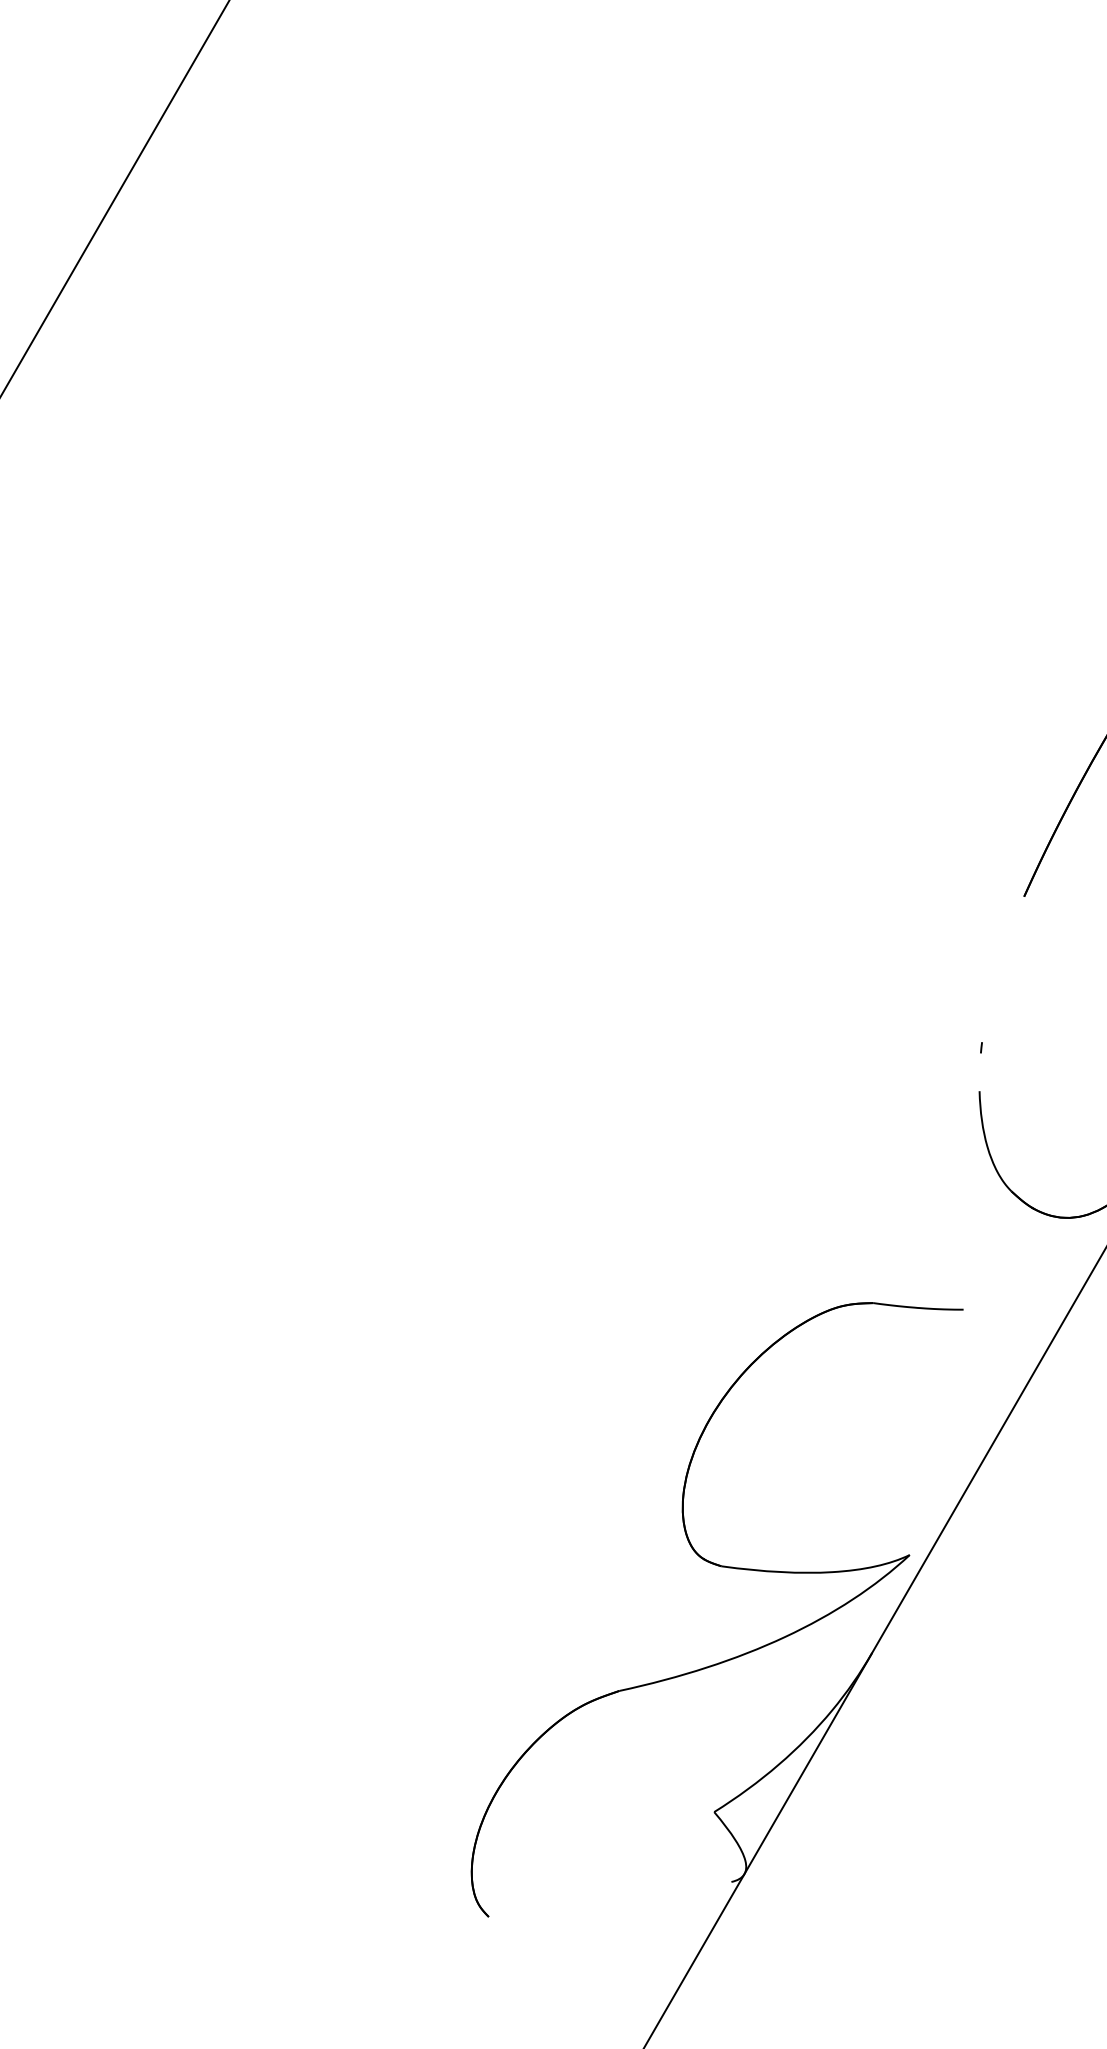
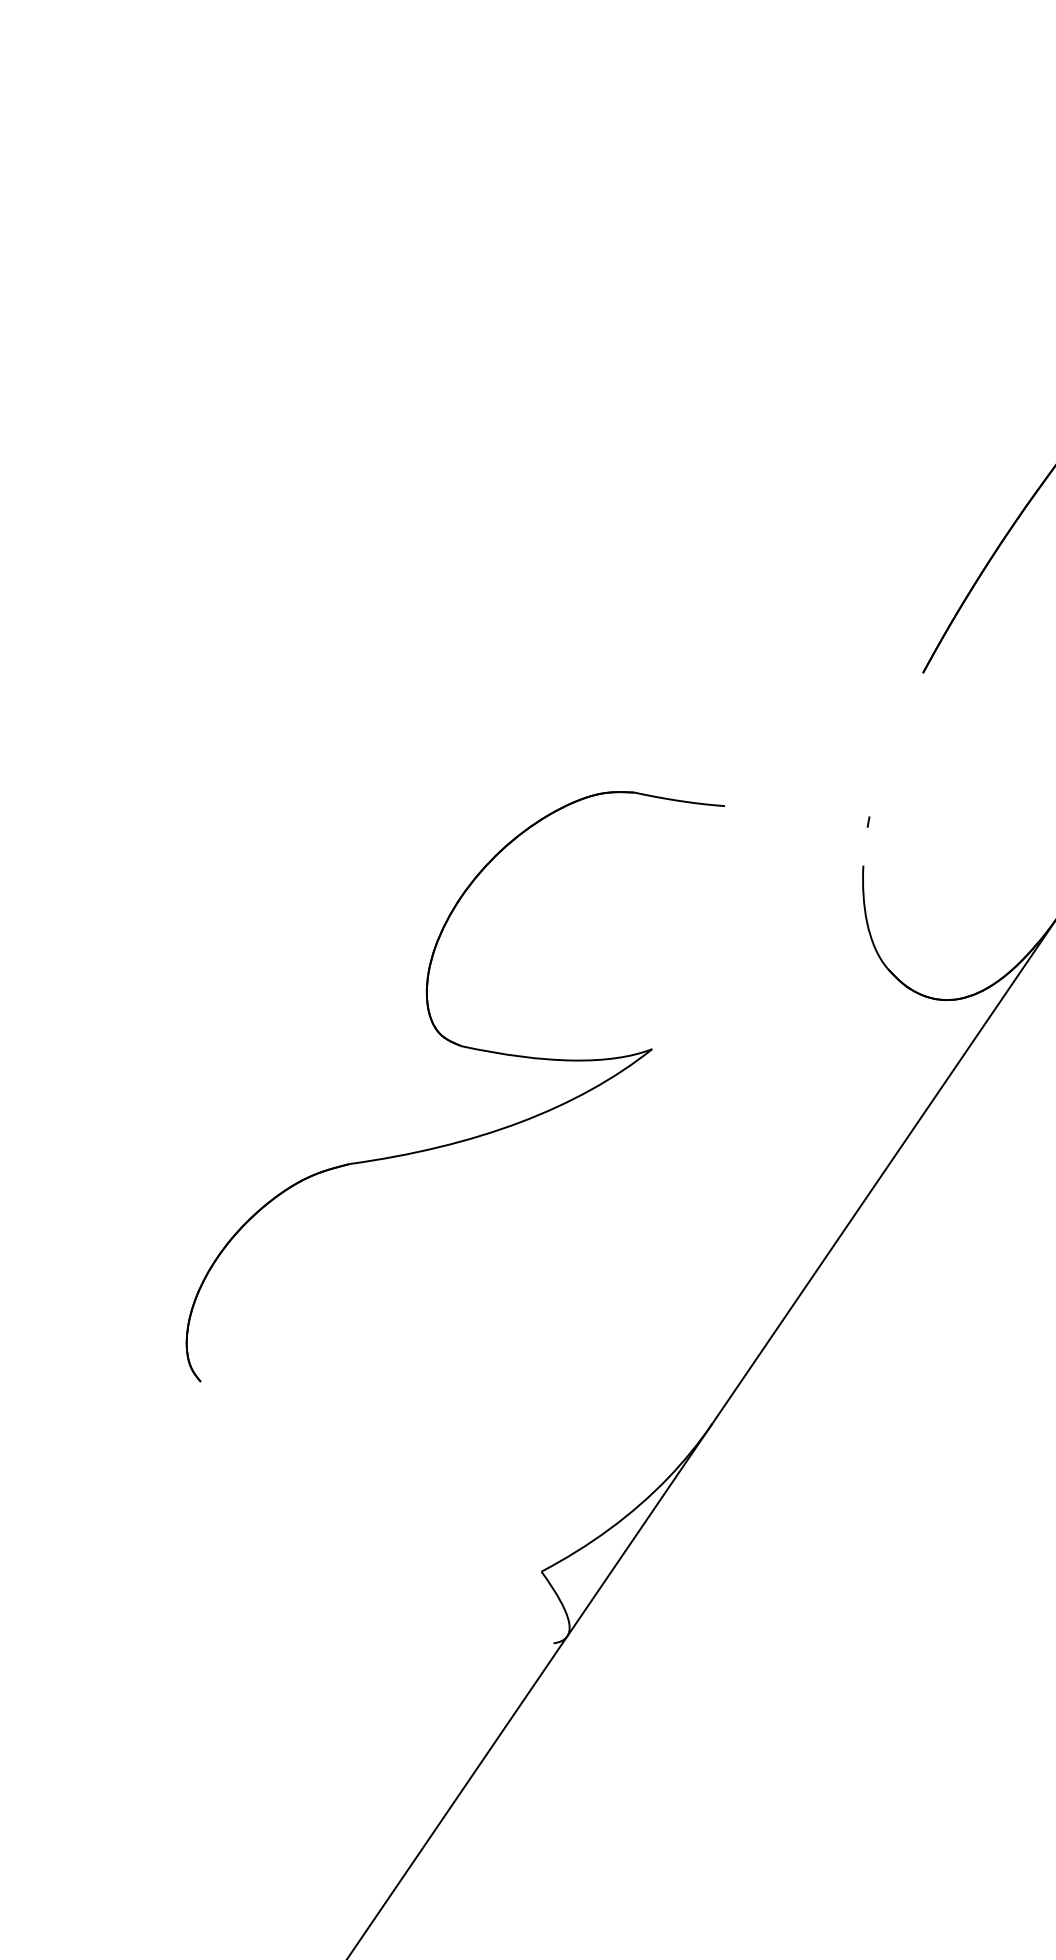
part: (721, 1567) -> (461, 1047), moved

